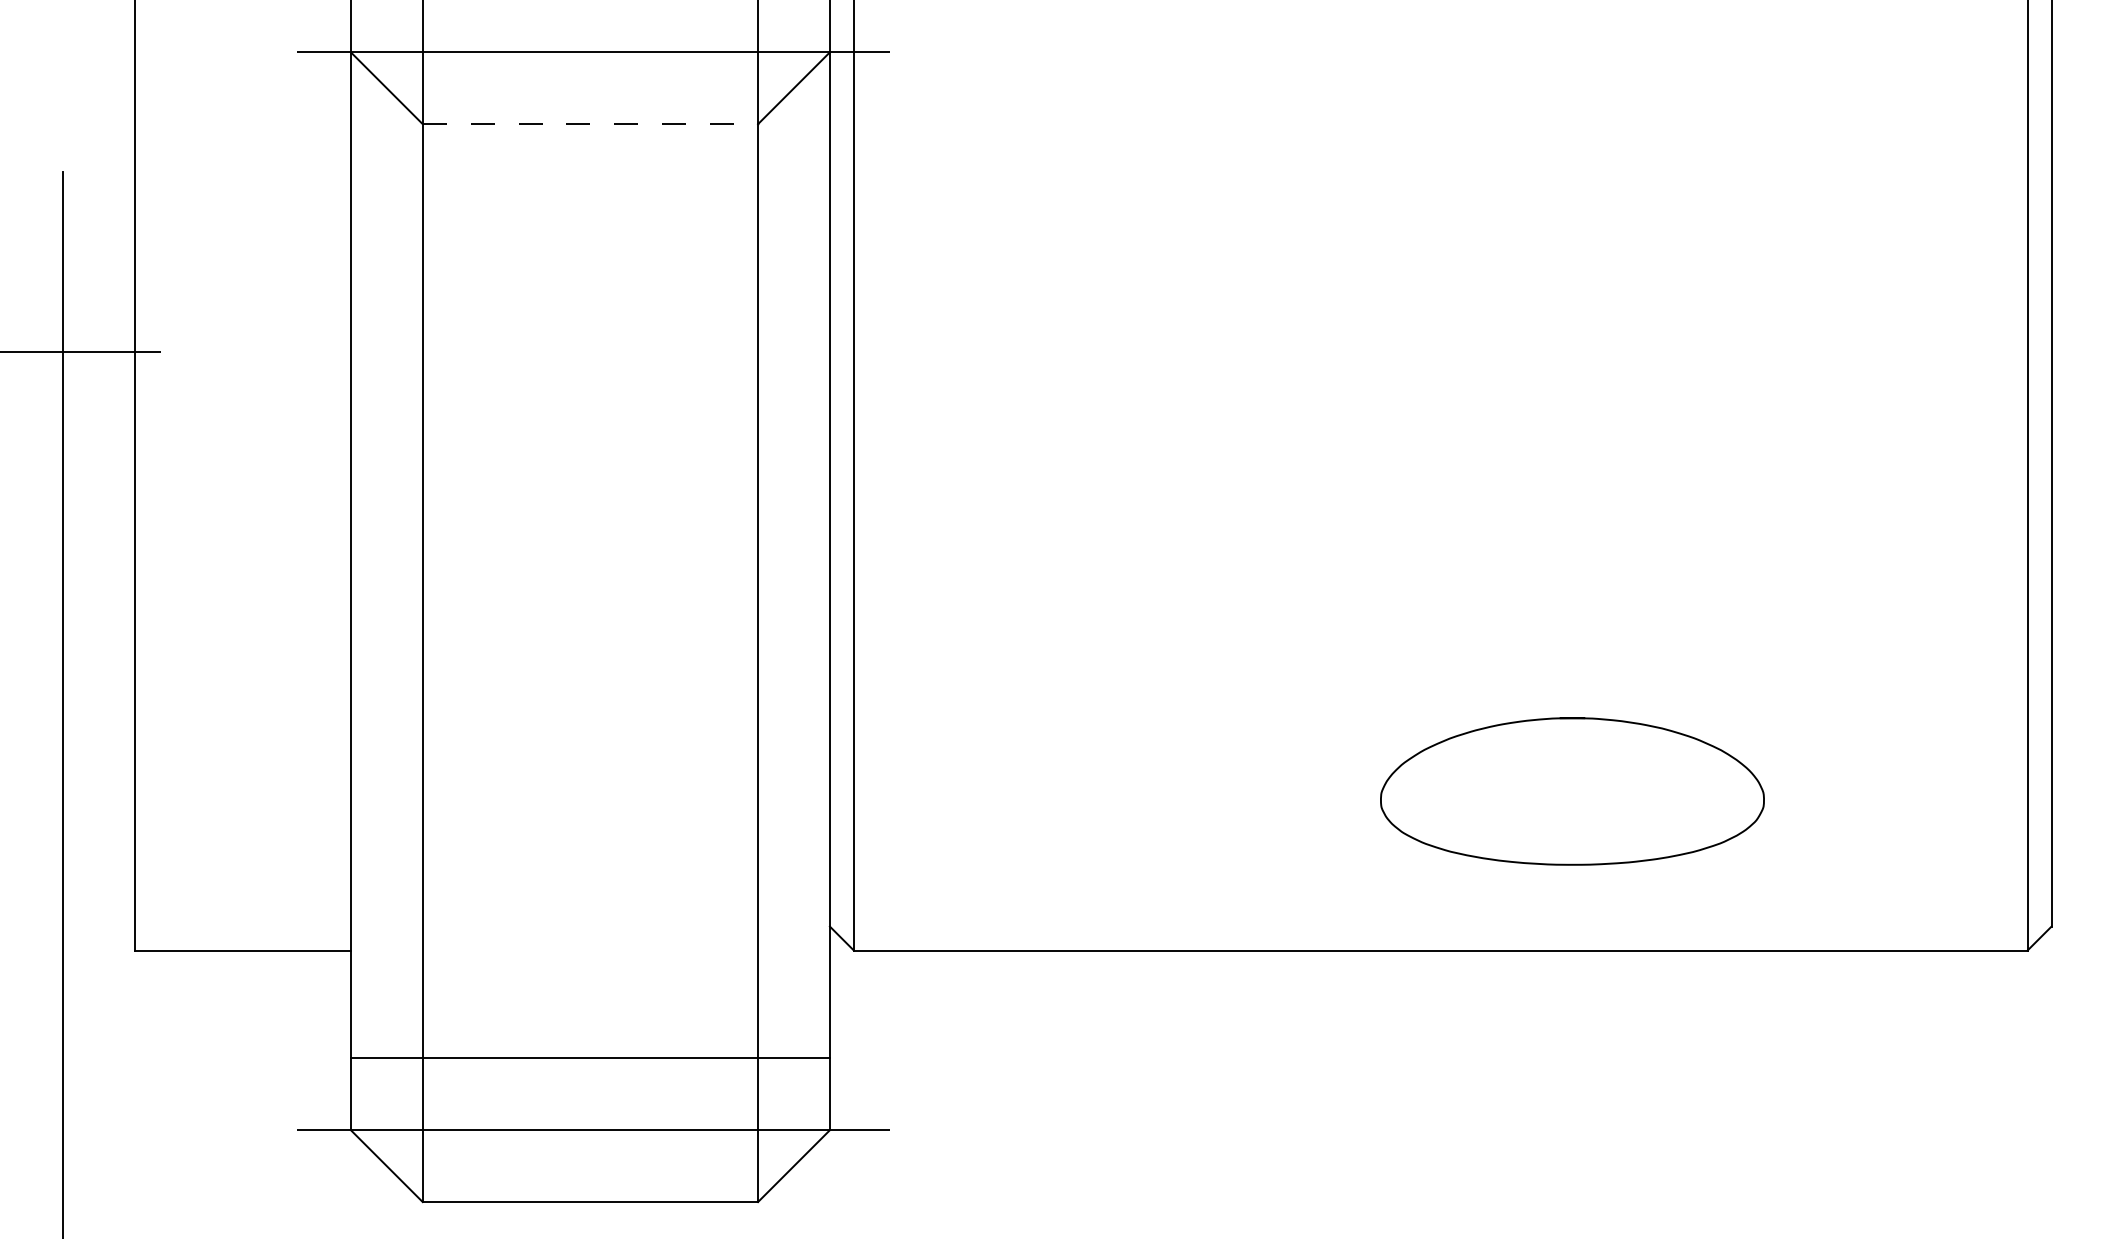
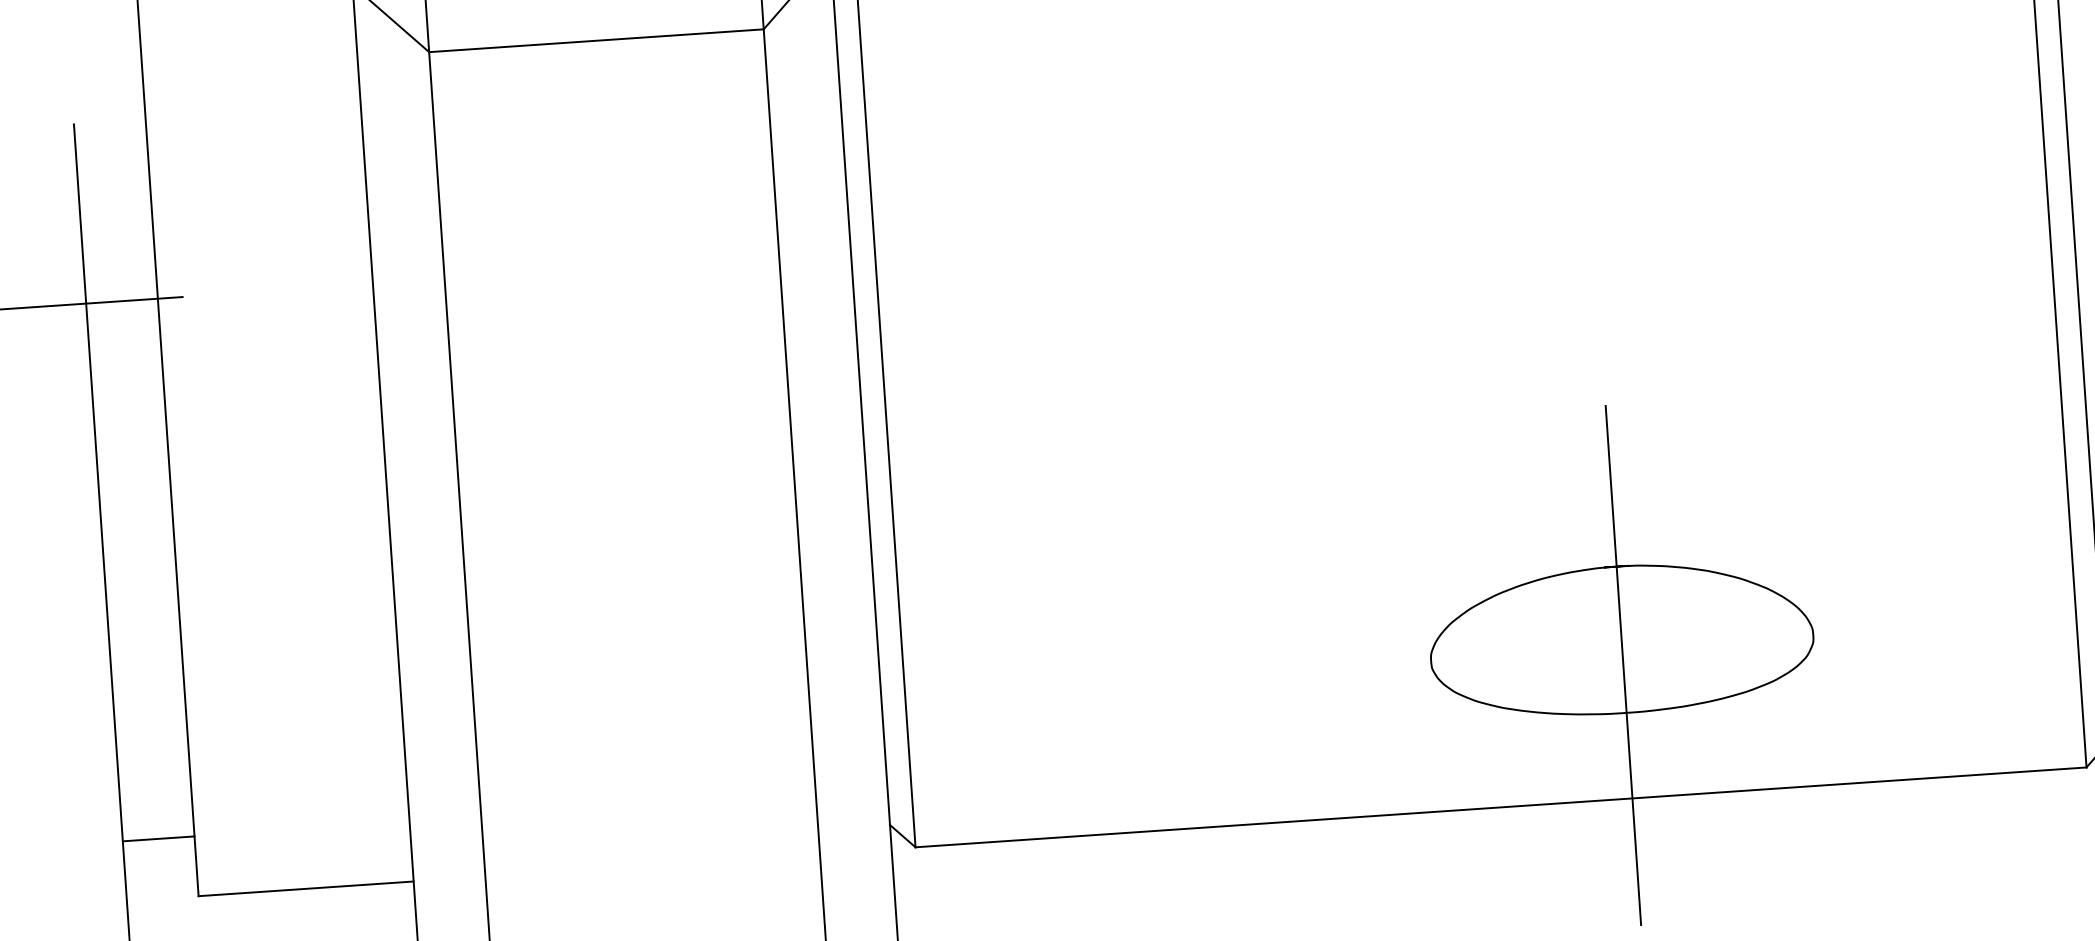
line: (590, 124) -> (596, 41), dashed -> solid
line: (1572, 817) -> (1623, 665), added
line: (99, 890) -> (158, 838), added

